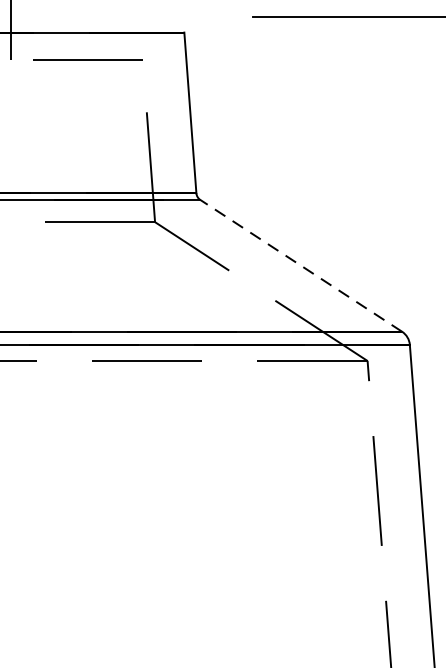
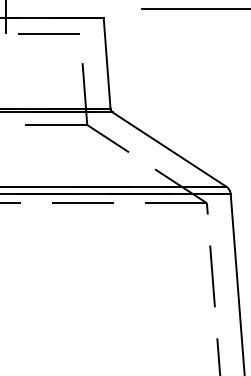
line: (301, 265) -> (169, 149), dashed -> solid

